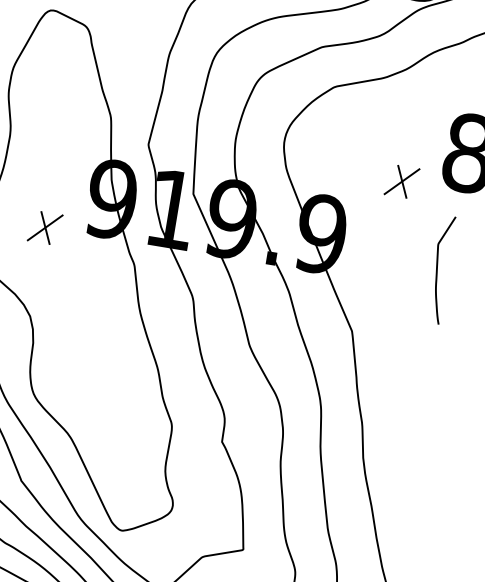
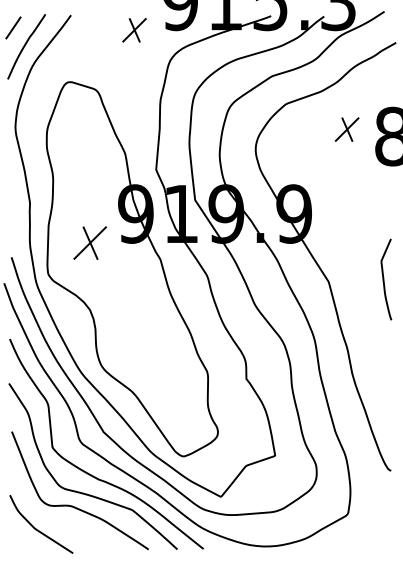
part: (401, 181) -> (346, 129), moved
part: (45, 227) -> (90, 242), size x1.4
curve: (438, 269) -> (384, 279), moved

